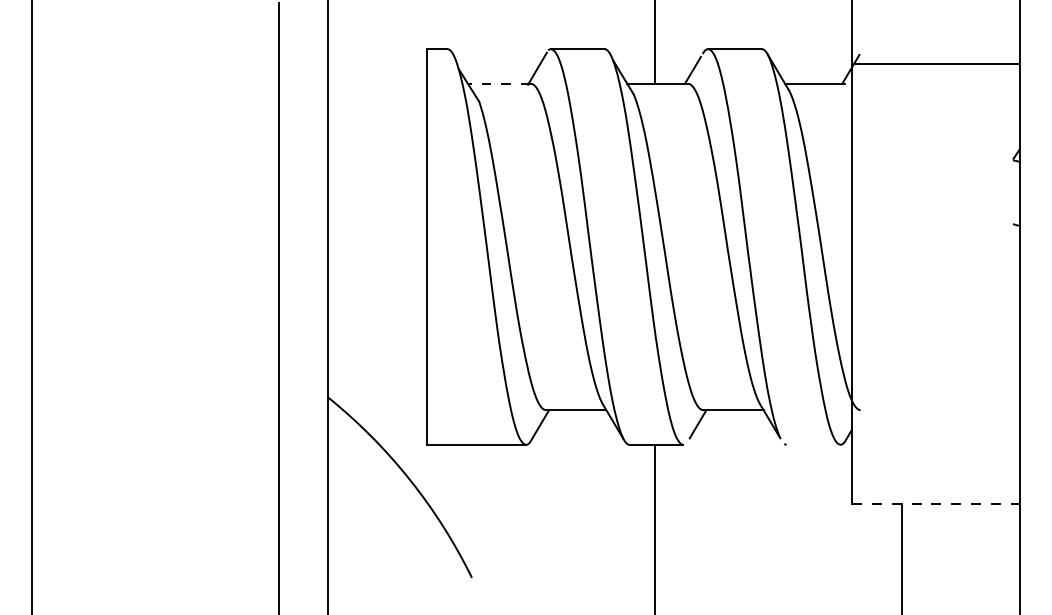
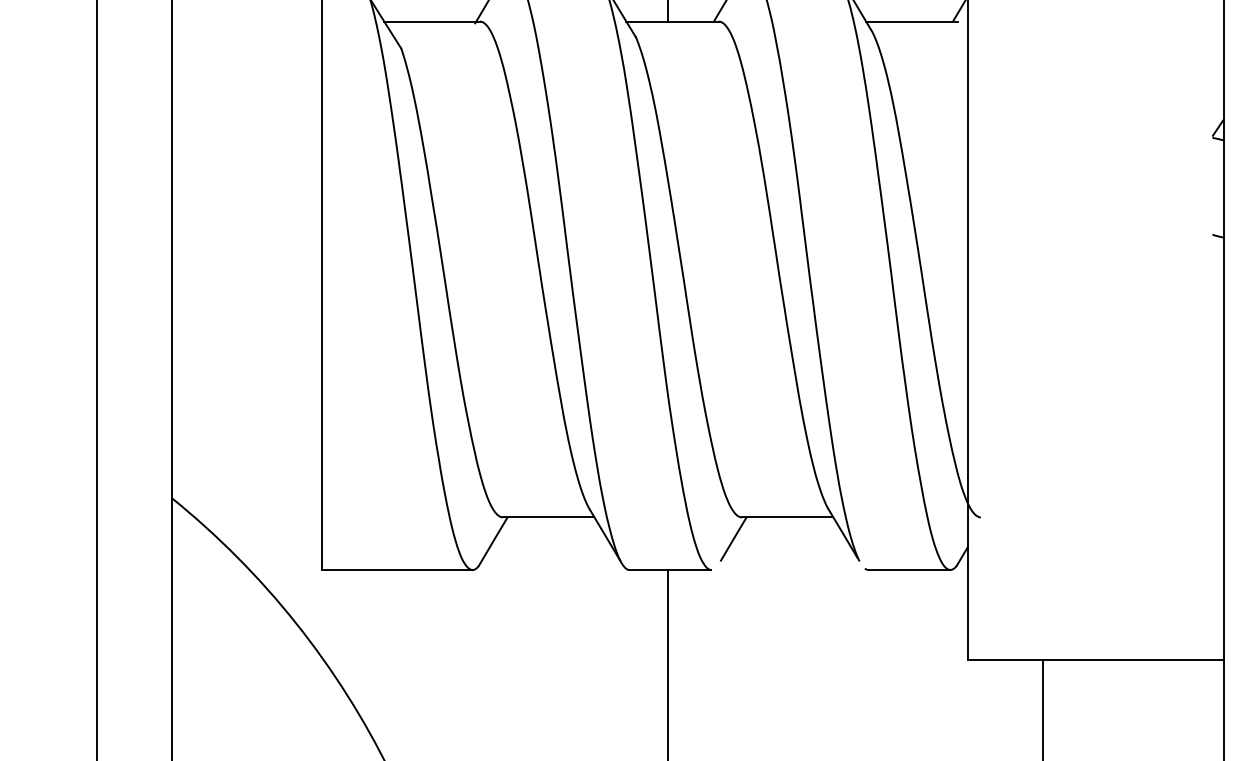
line: (498, 83) -> (430, 21), dashed -> solid
line: (813, 444) -> (909, 569), added
line: (936, 504) -> (1096, 660), dashed -> solid

